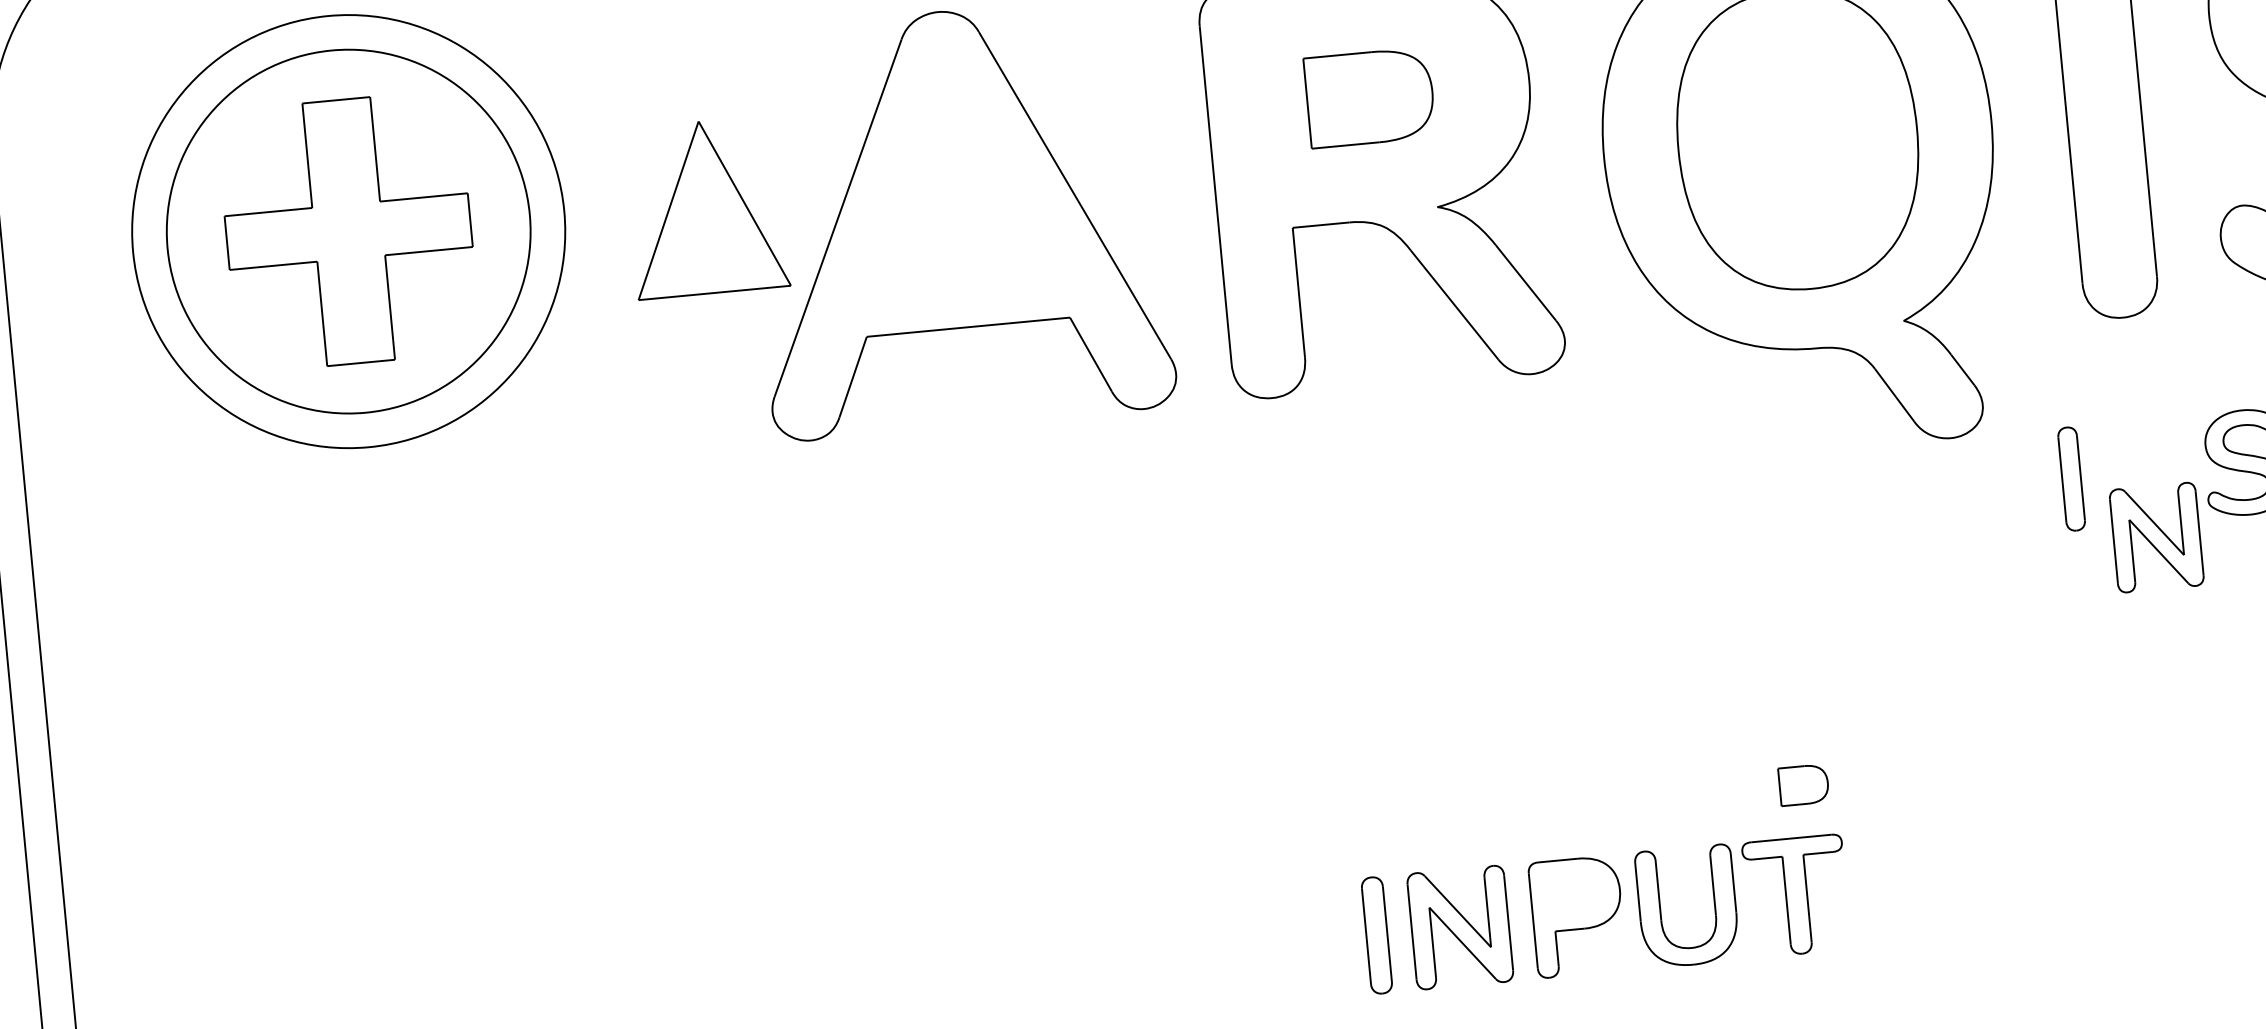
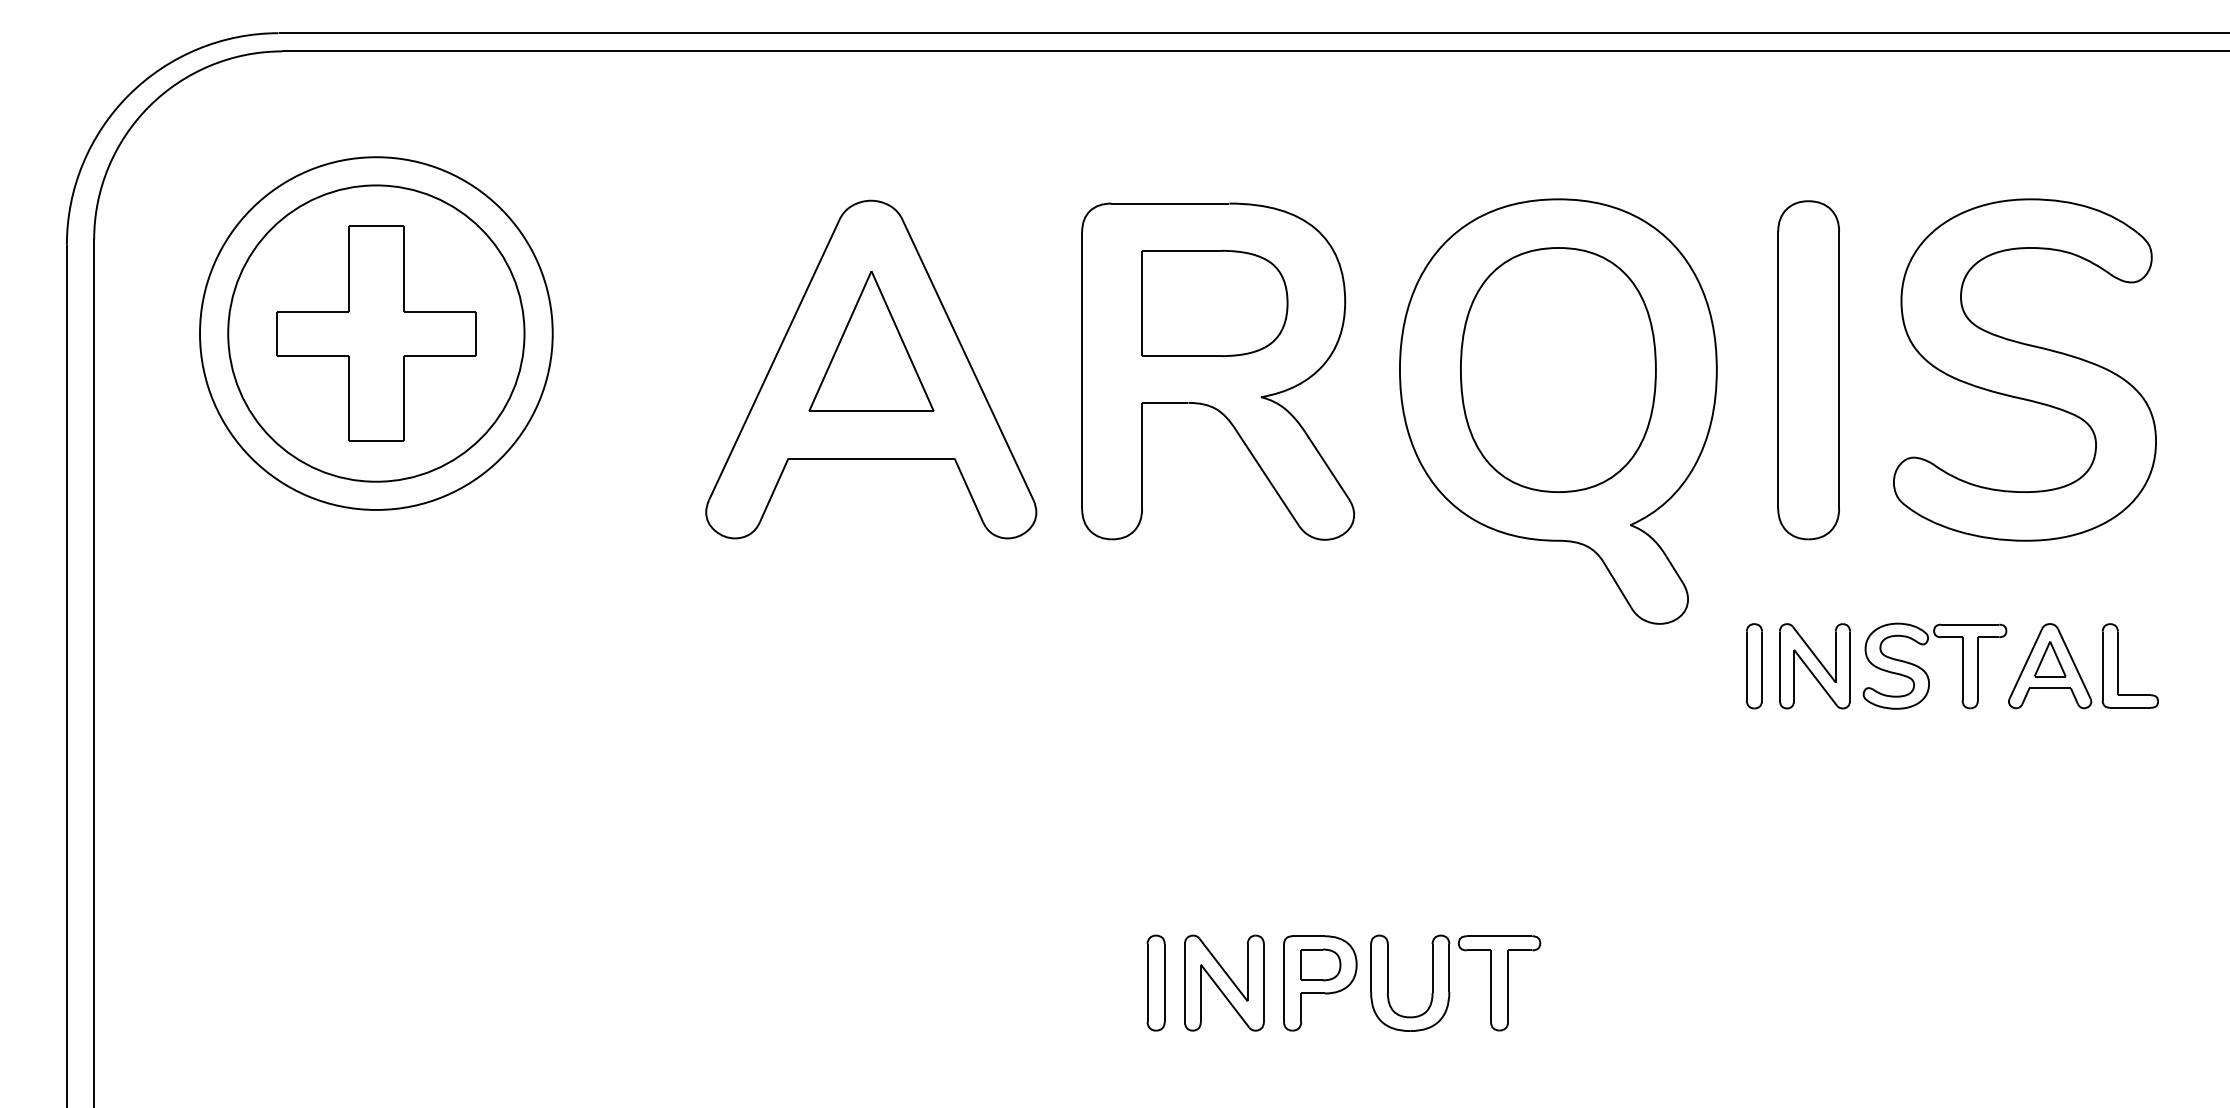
part: (1369, 96) -> (1214, 302), size x1.43
part: (706, 207) -> (871, 341), moved
part: (2156, 537) -> (1814, 666), moved
part: (1803, 784) -> (1320, 964), moved

